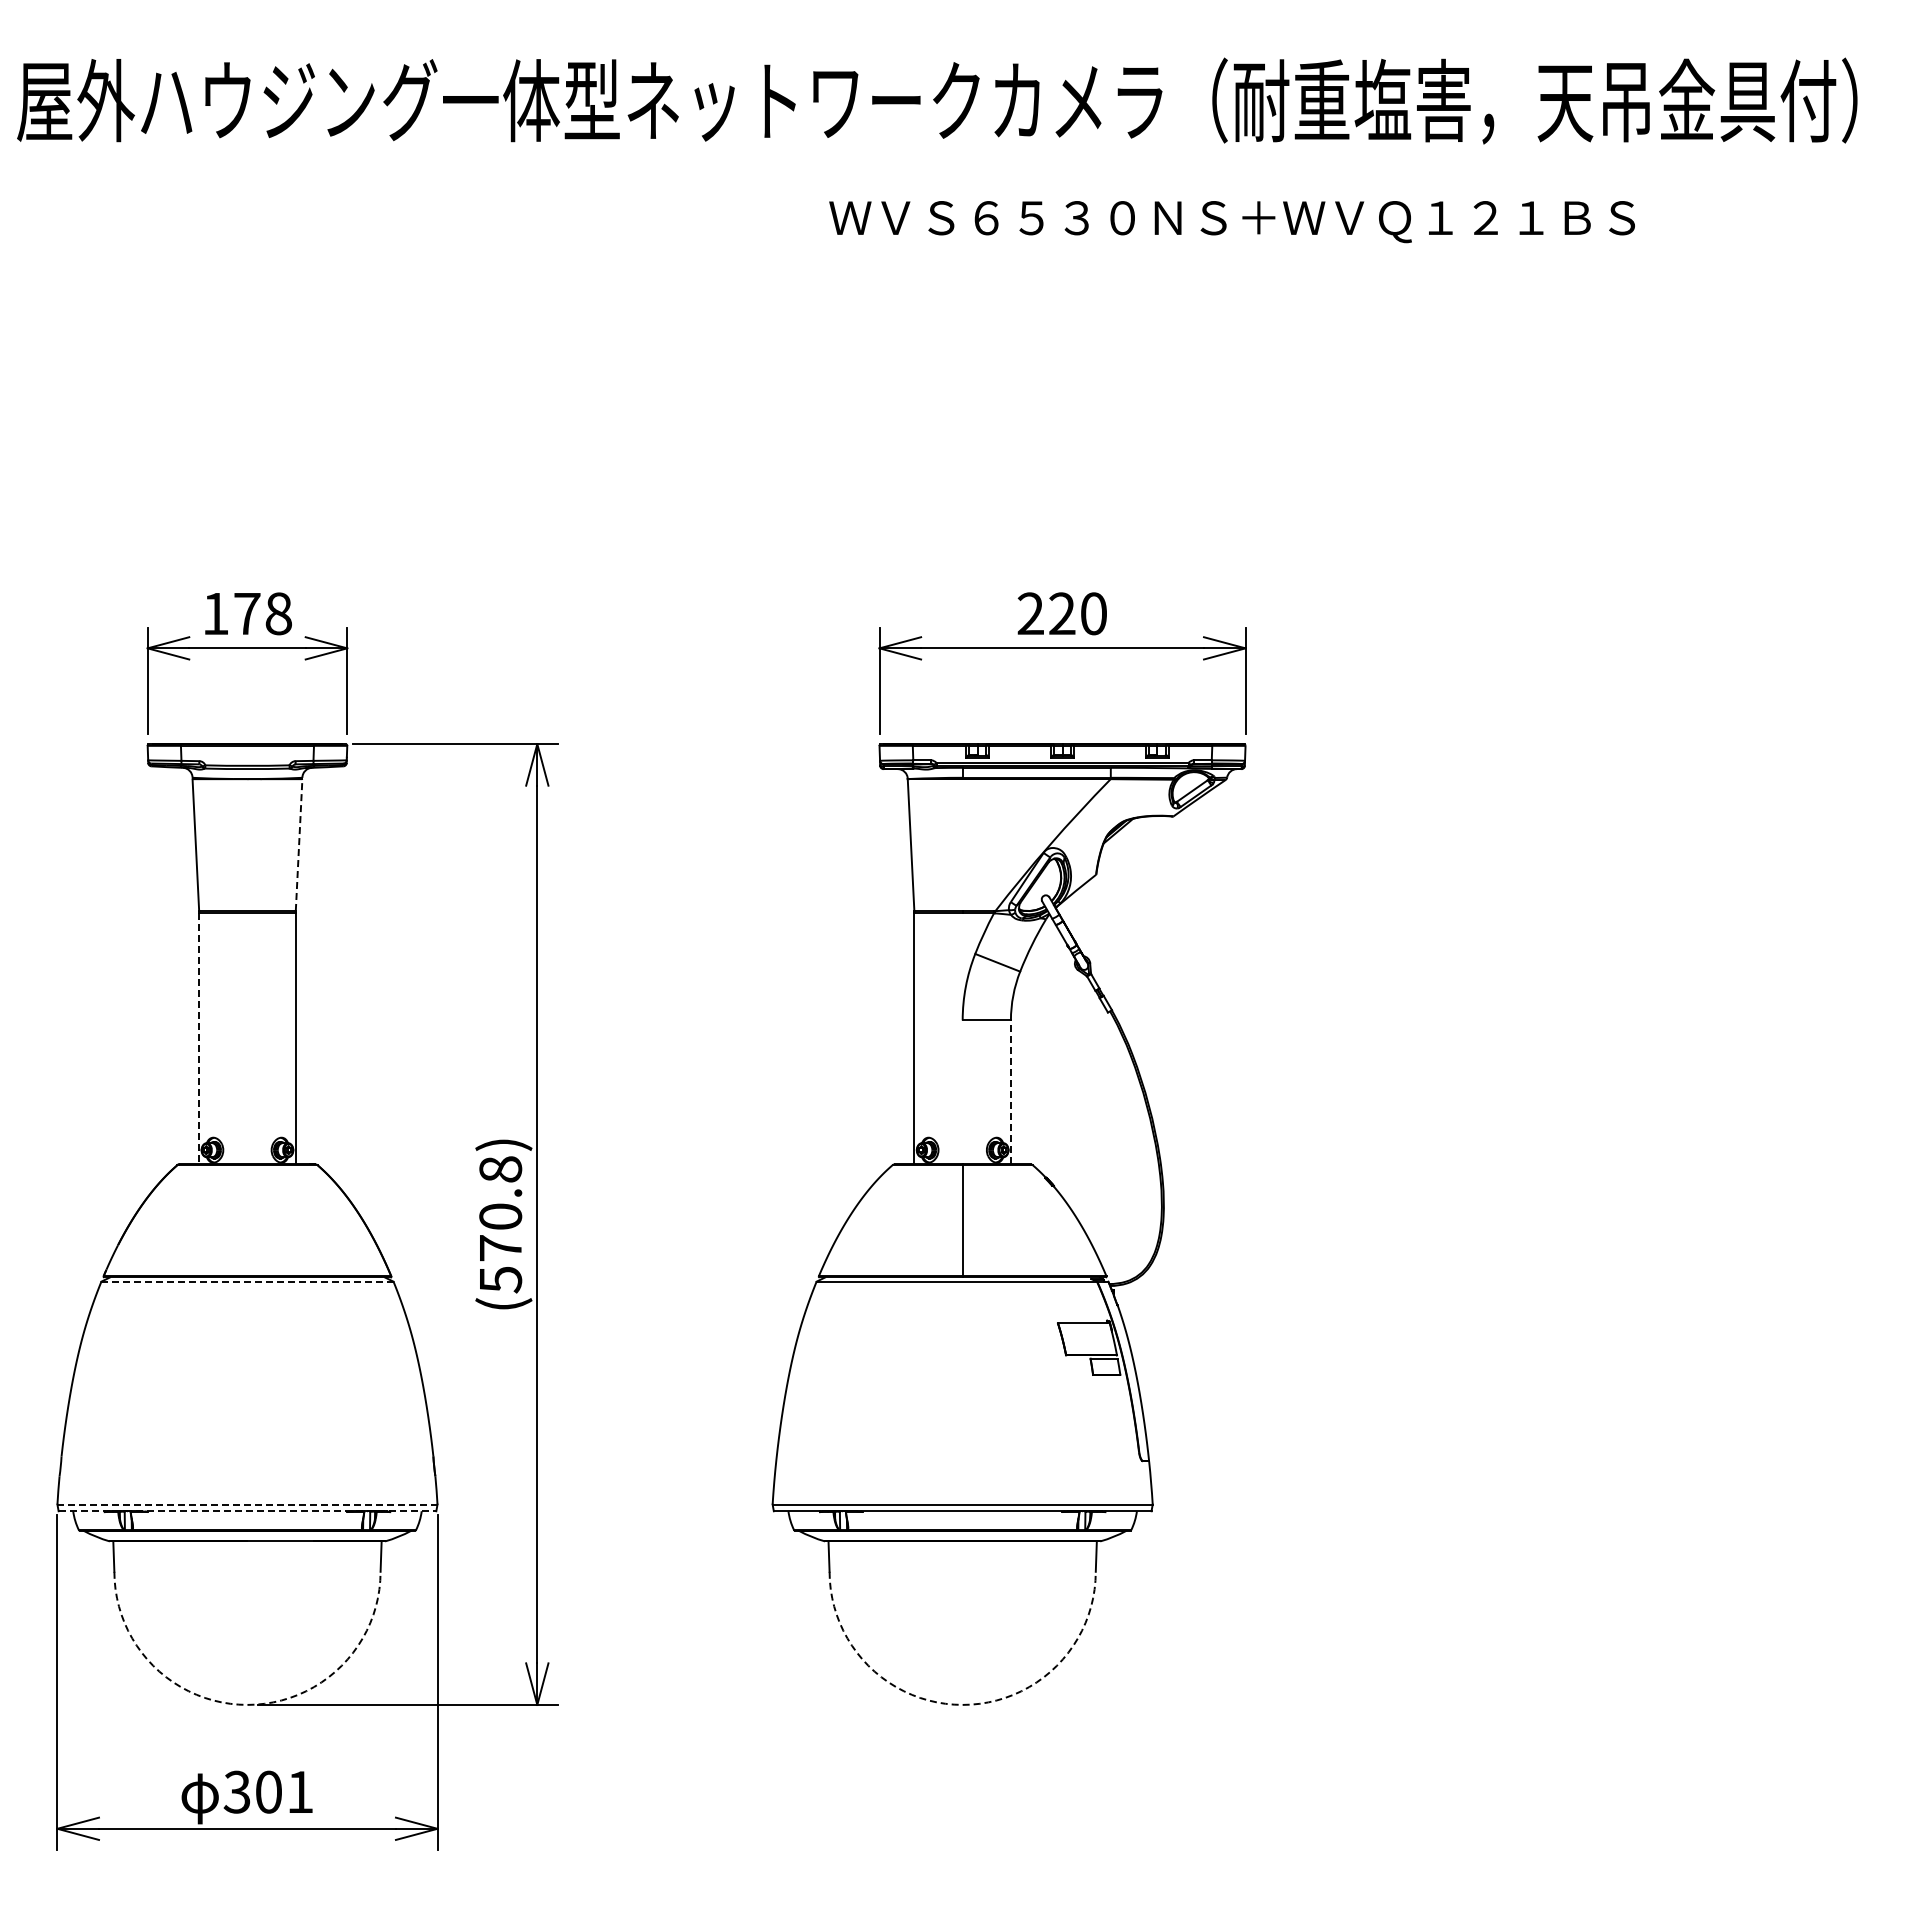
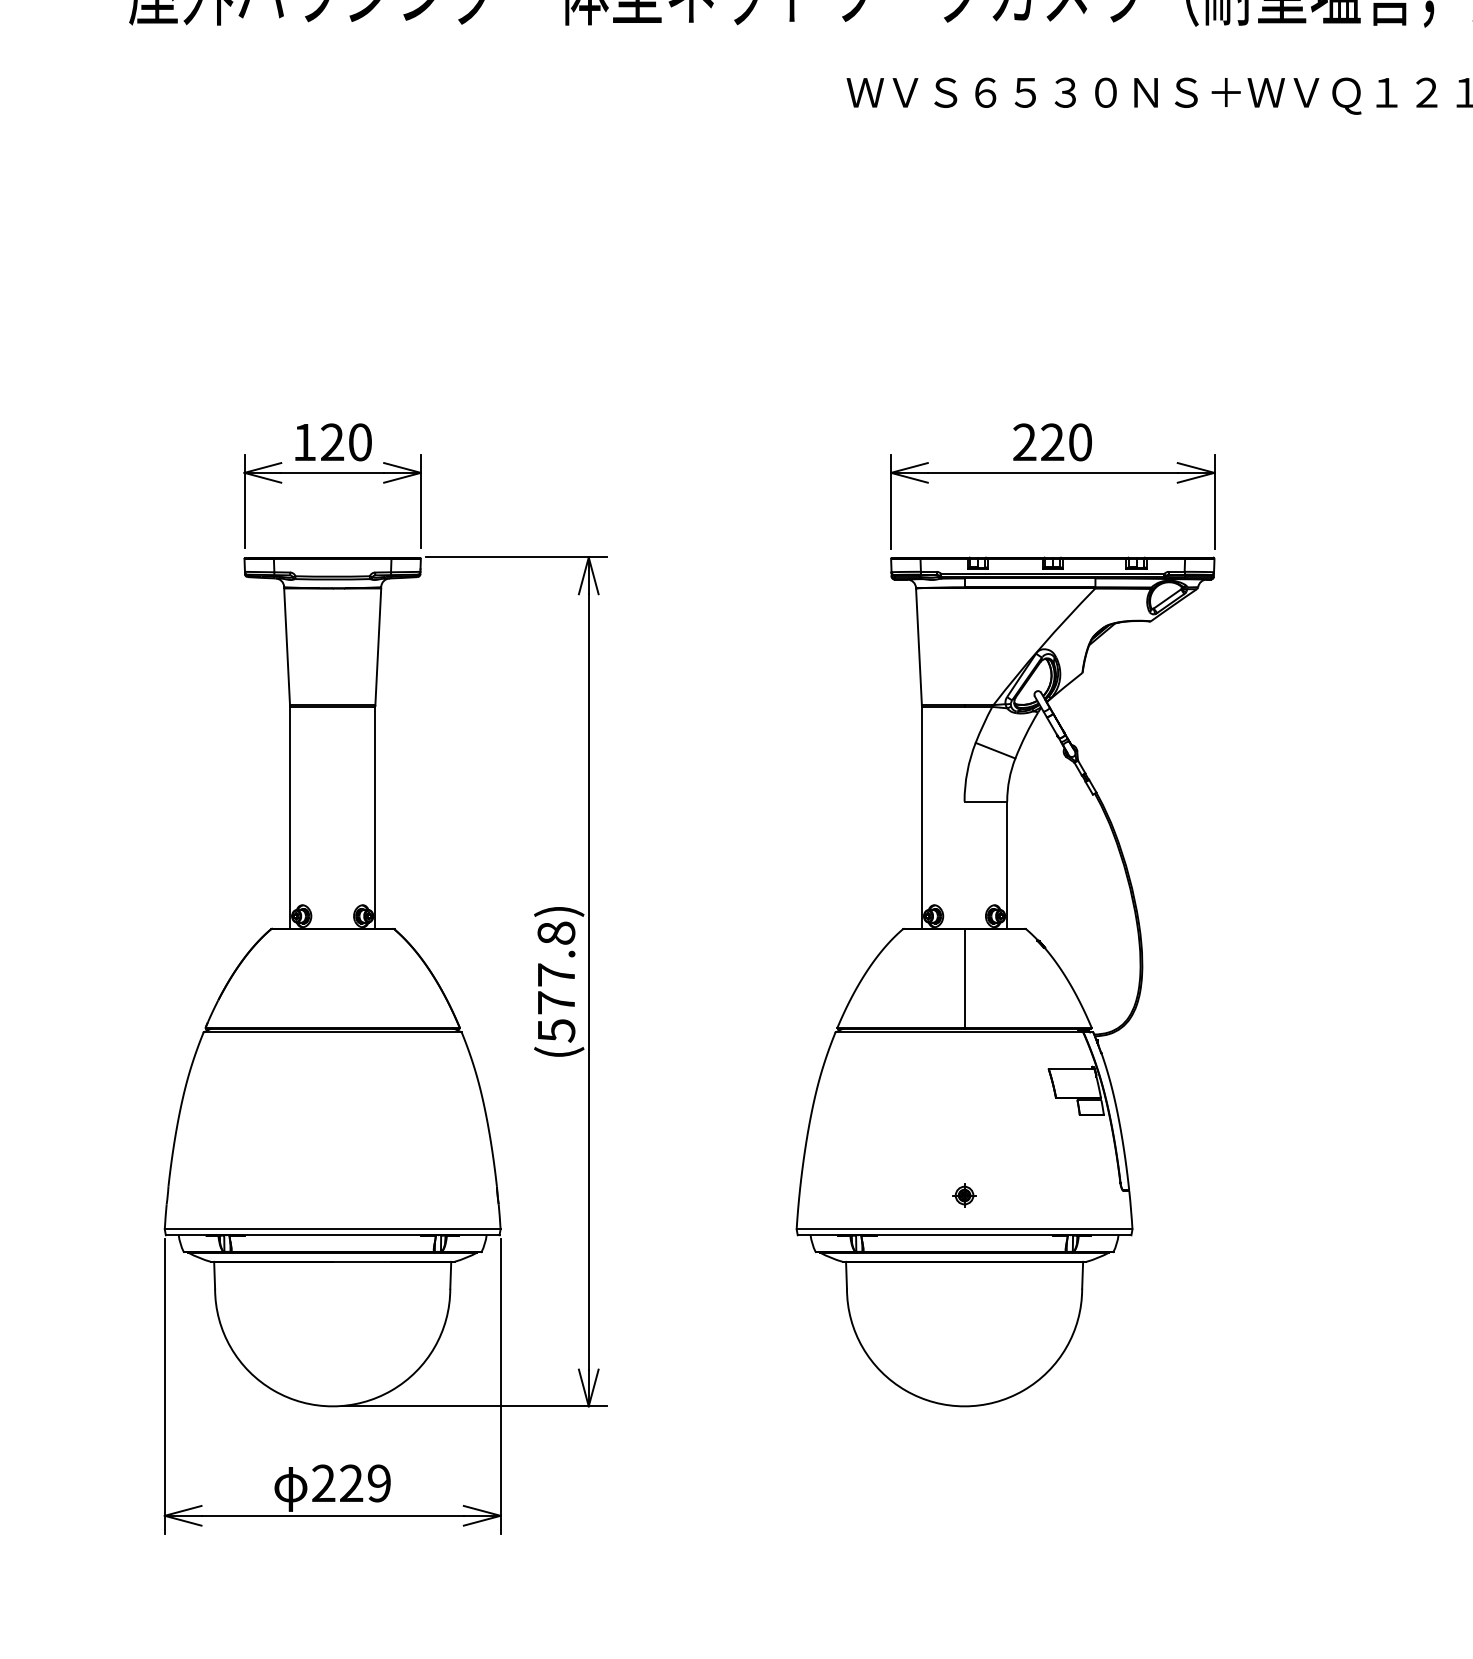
text: (262, 613) -> (345, 442), 178 -> 120
line: (299, 845) -> (378, 647), dashed -> solid
line: (199, 1039) -> (290, 818), dashed -> solid
line: (1010, 1092) -> (1006, 865), dashed -> solid
text: (500, 1216) -> (556, 974), (570.8) -> (577.8)
line: (247, 1281) -> (332, 1032), dashed -> solid
part: (962, 1465) -> (964, 1194), added
line: (246, 1504) -> (331, 1229), dashed -> solid
line: (247, 1511) -> (332, 1235), dashed -> solid
arc: (247, 1704) -> (332, 1405), dashed -> solid
arc: (962, 1704) -> (964, 1405), dashed -> solid
text: (268, 1791) -> (351, 1482), 301 -> 229

